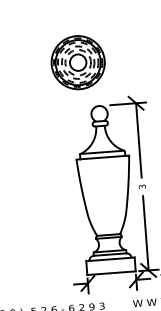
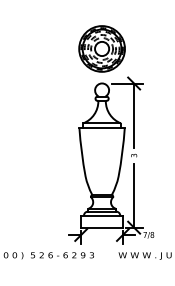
part: (77, 62) -> (101, 48), moved

